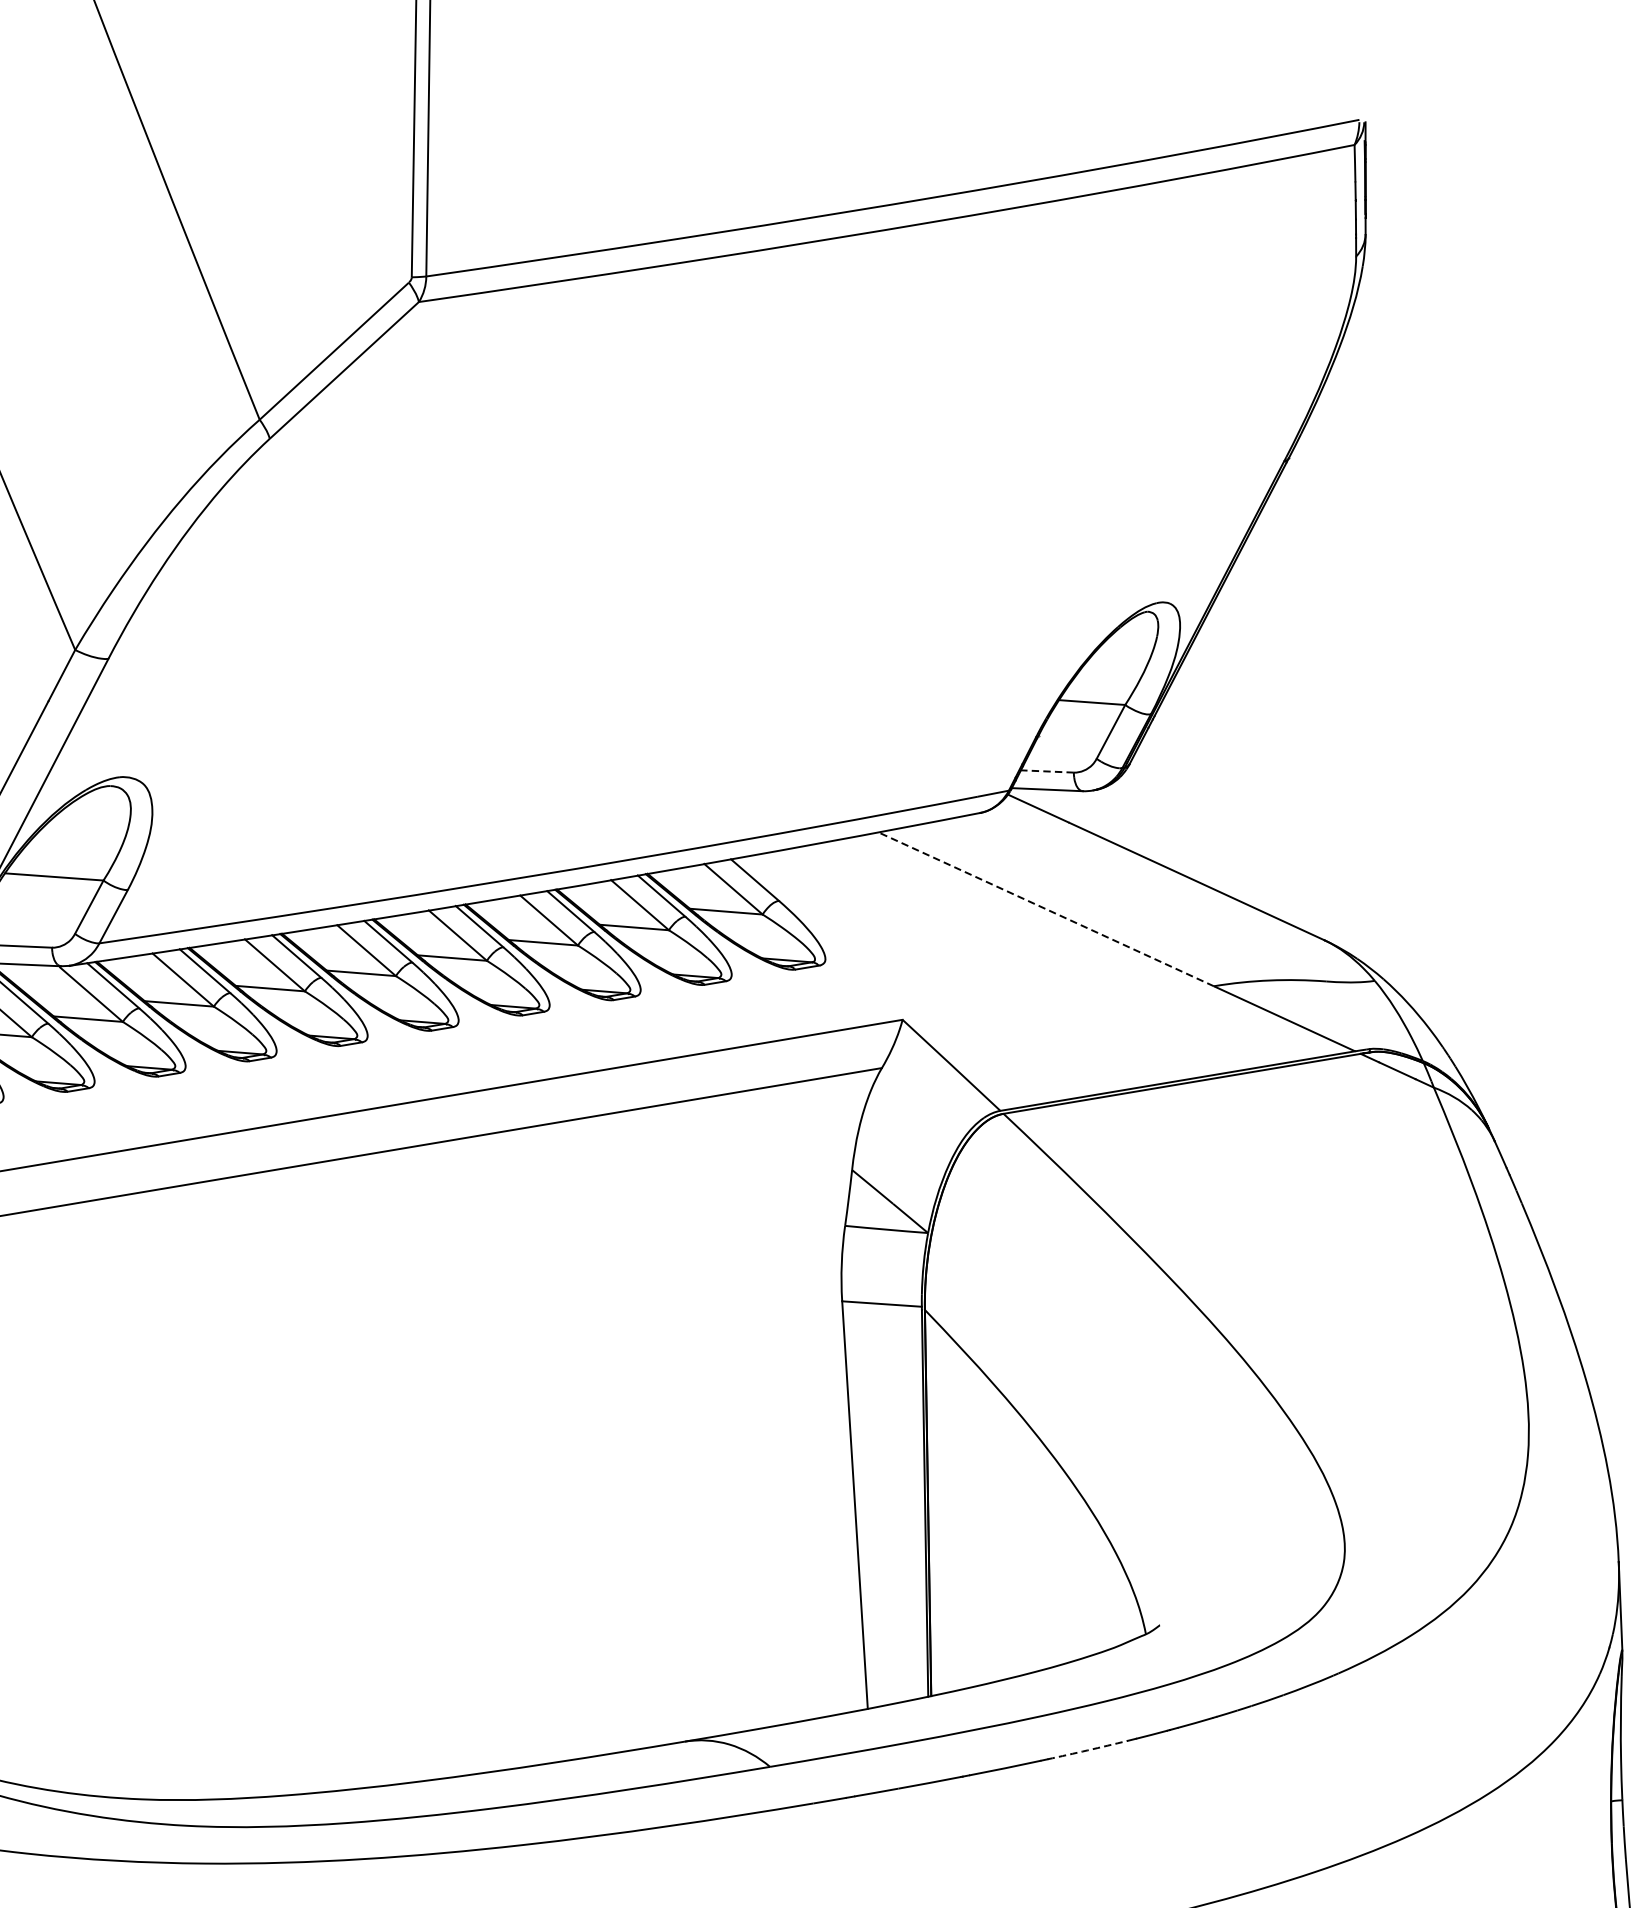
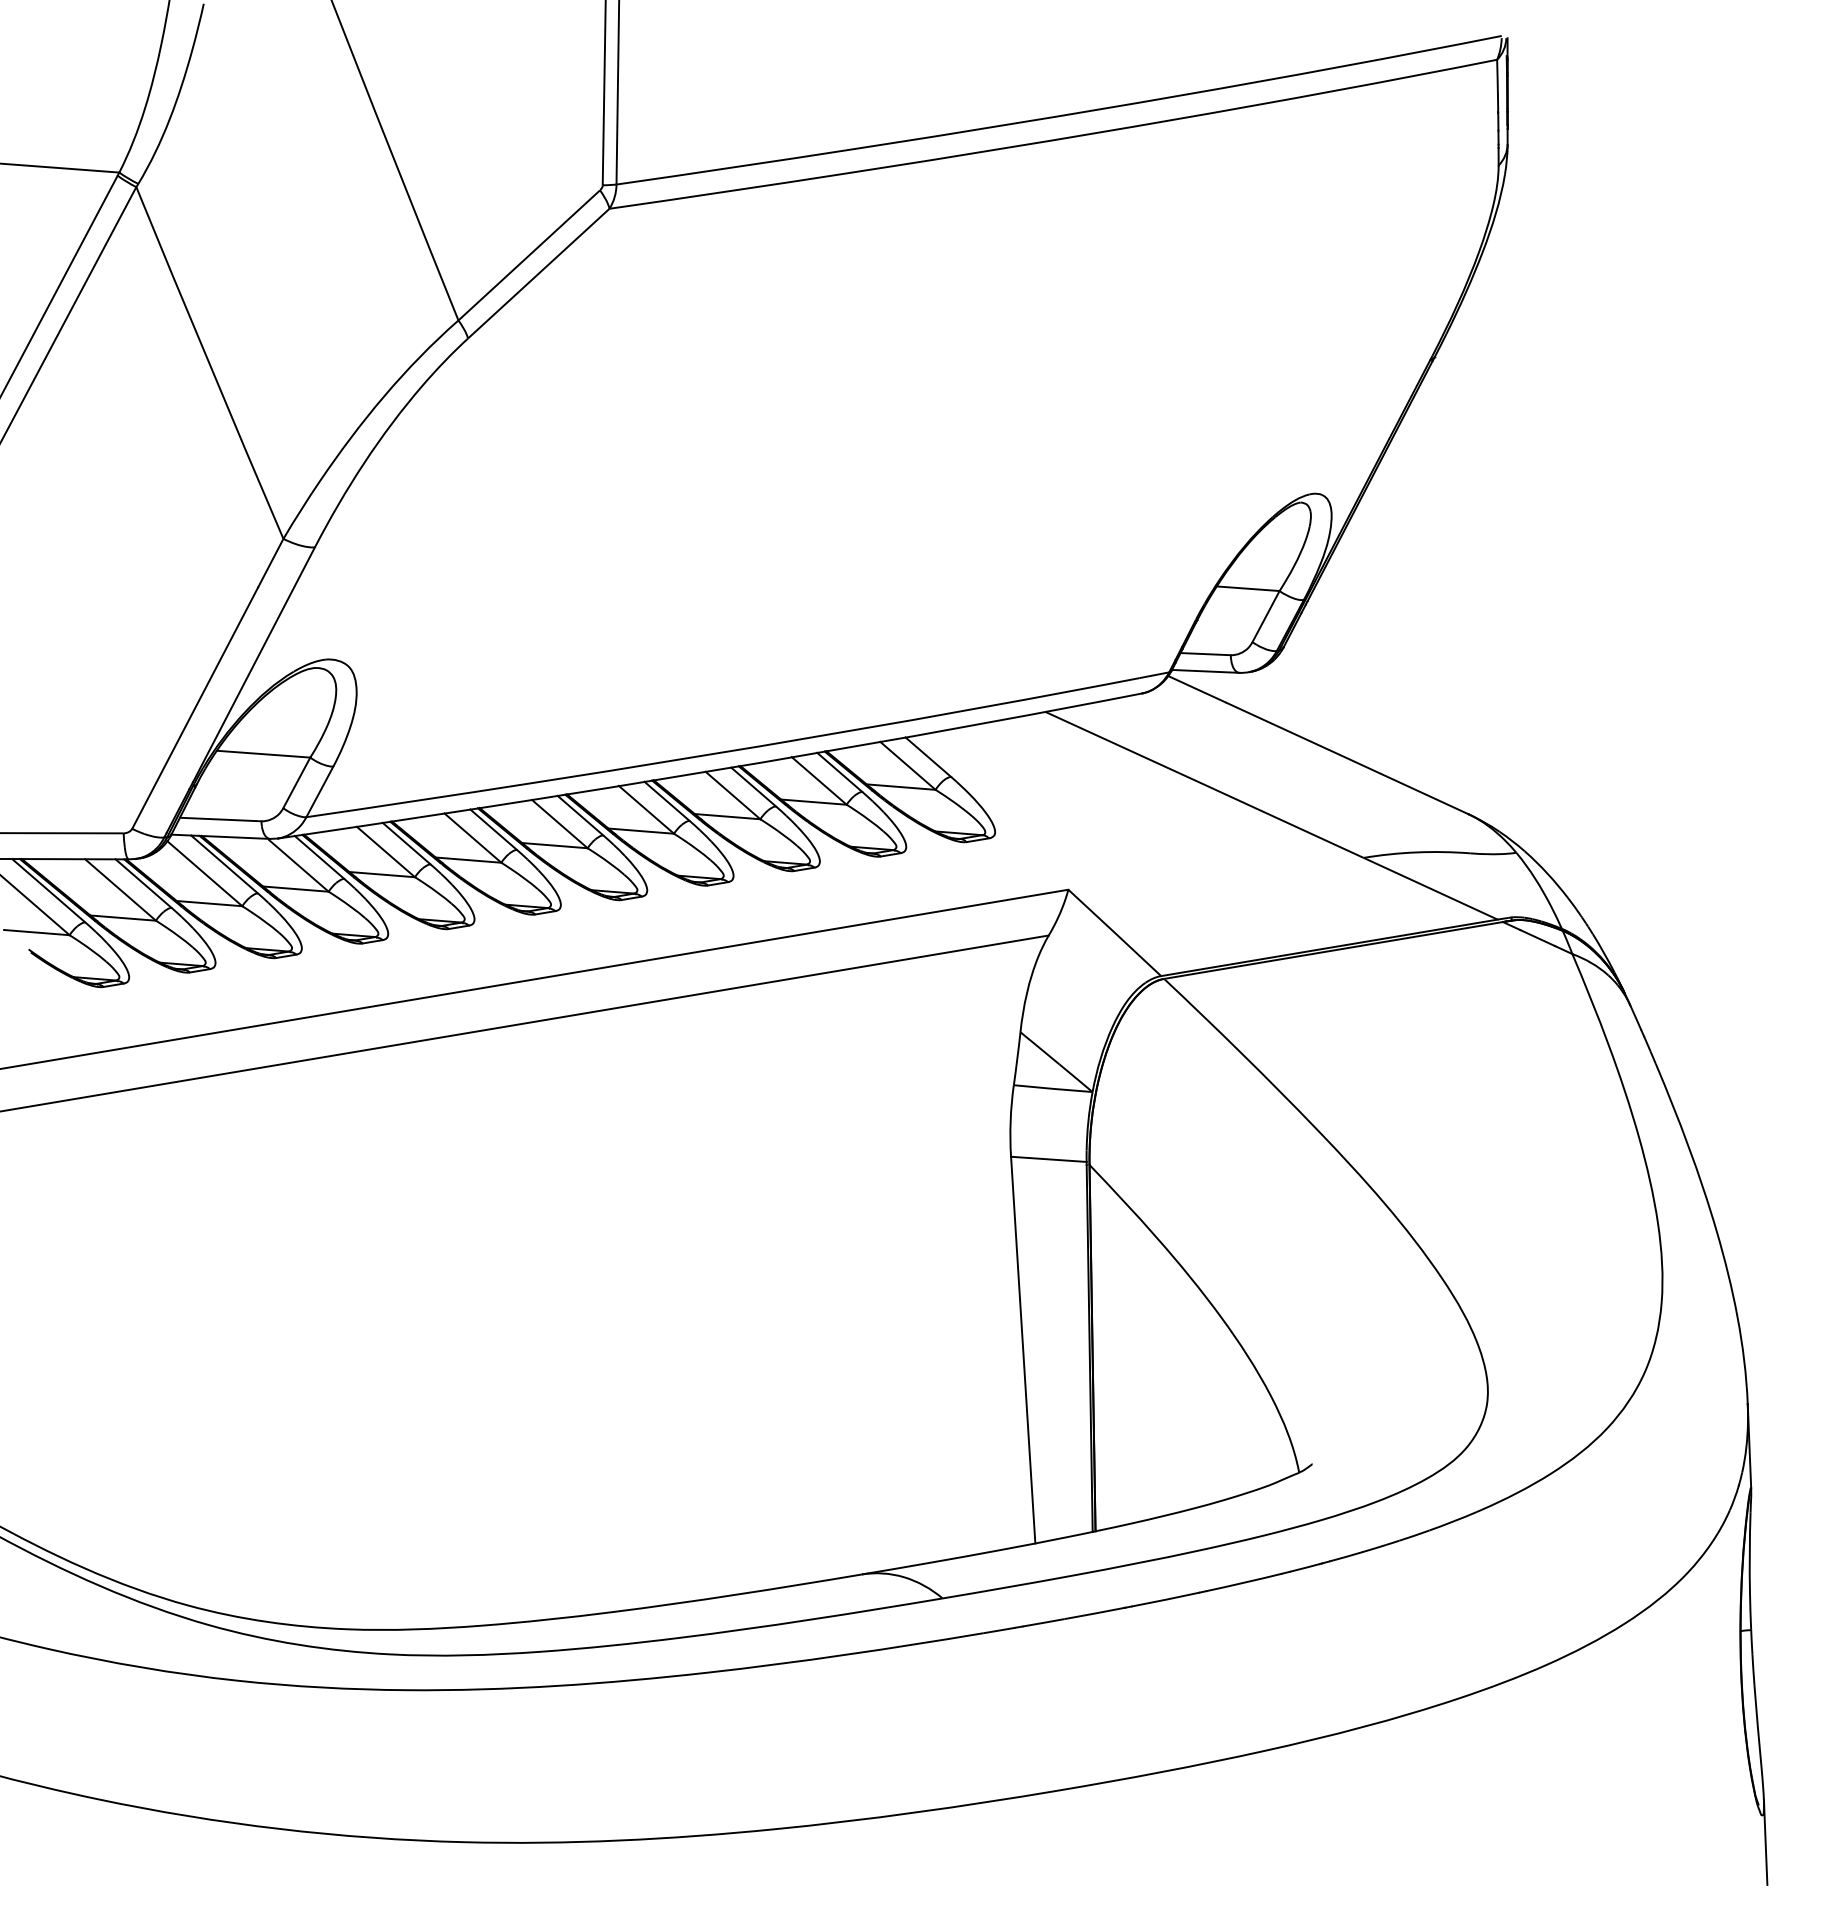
line: (1047, 771) -> (1205, 654), dashed -> solid
arc: (1046, 908) -> (1204, 784), dashed -> solid
arc: (1088, 1750) -> (1244, 1582), dashed -> solid

